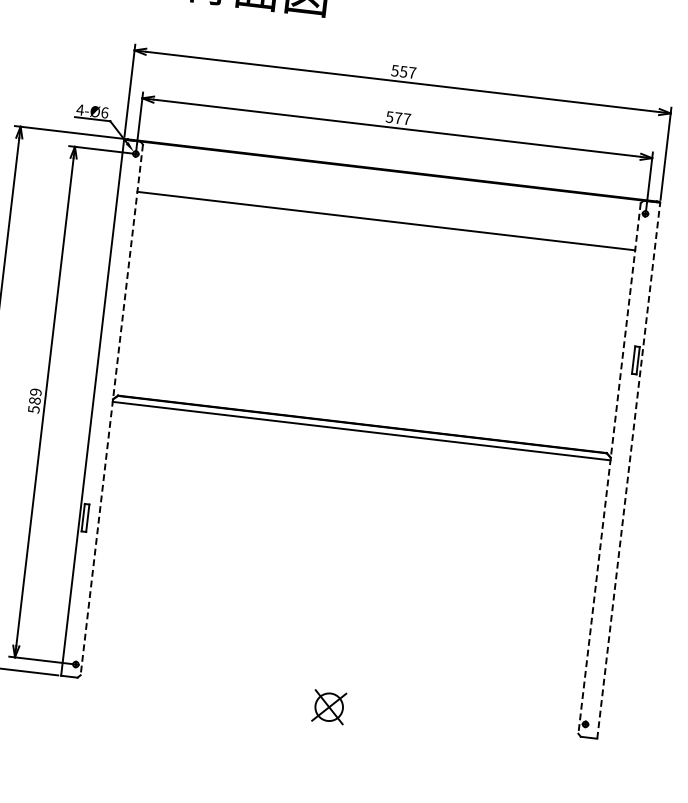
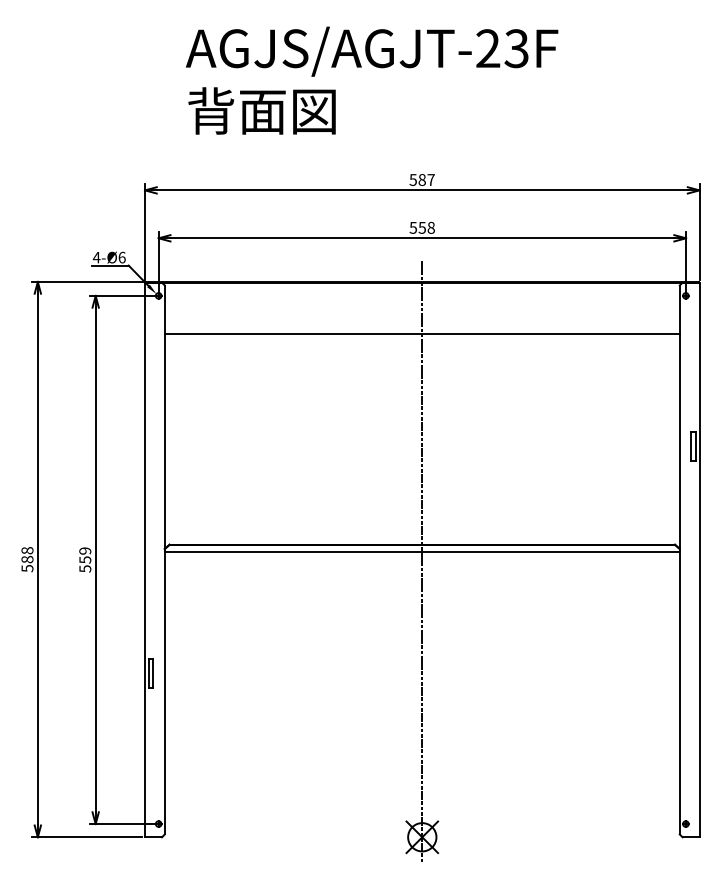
text: (403, 71) -> (421, 179), 557 -> 587
text: (402, 118) -> (426, 227), 577 -> 558
text: (35, 400) -> (85, 559), 589 -> 559
line: (111, 410) -> (164, 560), dashed -> solid
line: (360, 439) -> (422, 560), added
line: (609, 468) -> (679, 560), dashed -> solid
line: (628, 470) -> (699, 559), dashed -> solid

